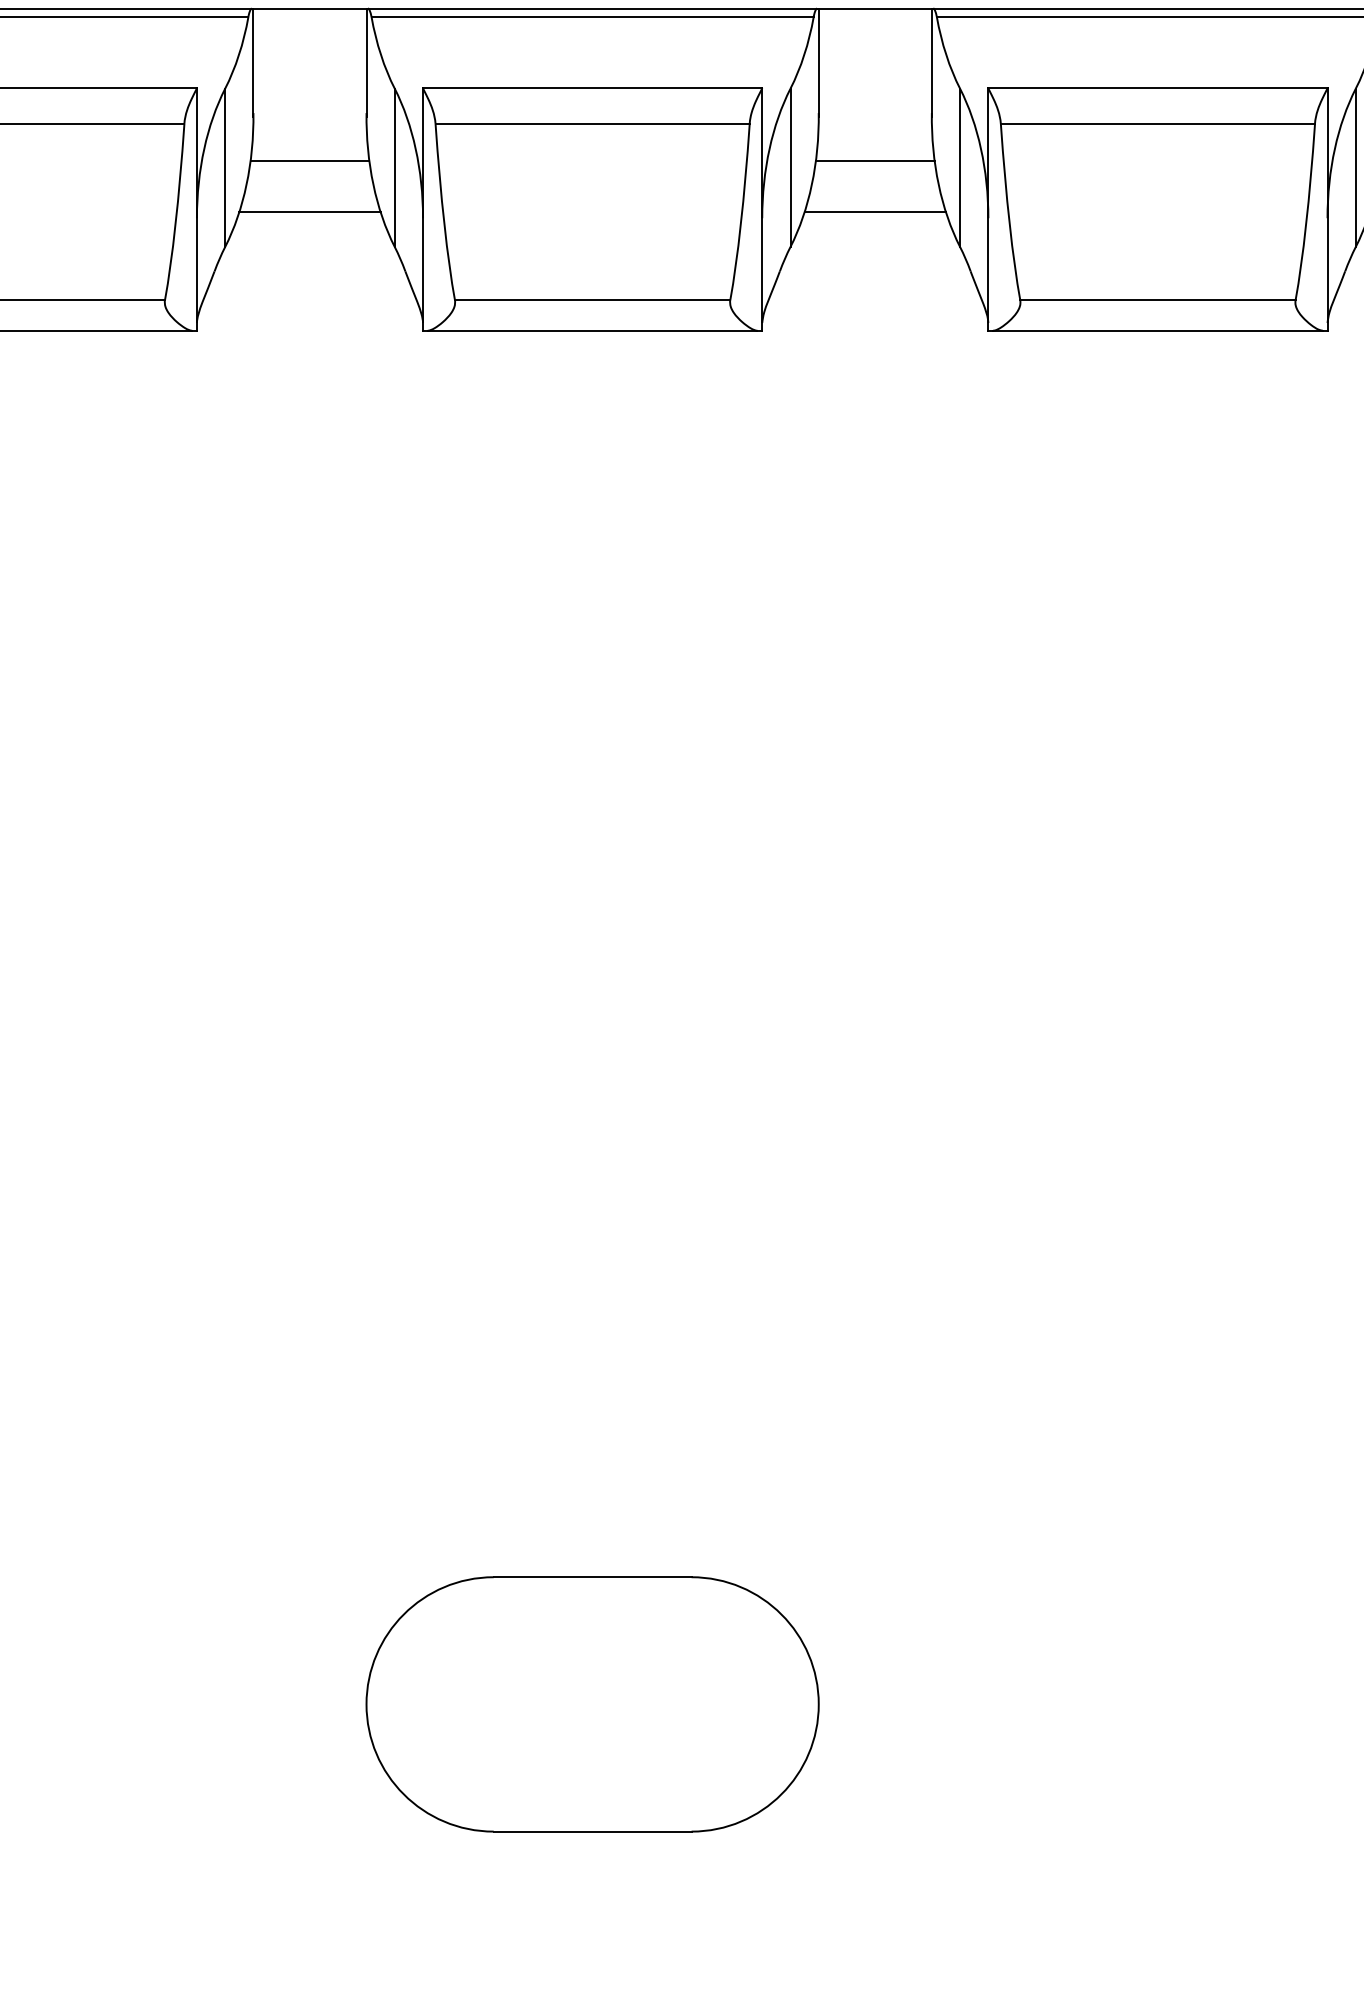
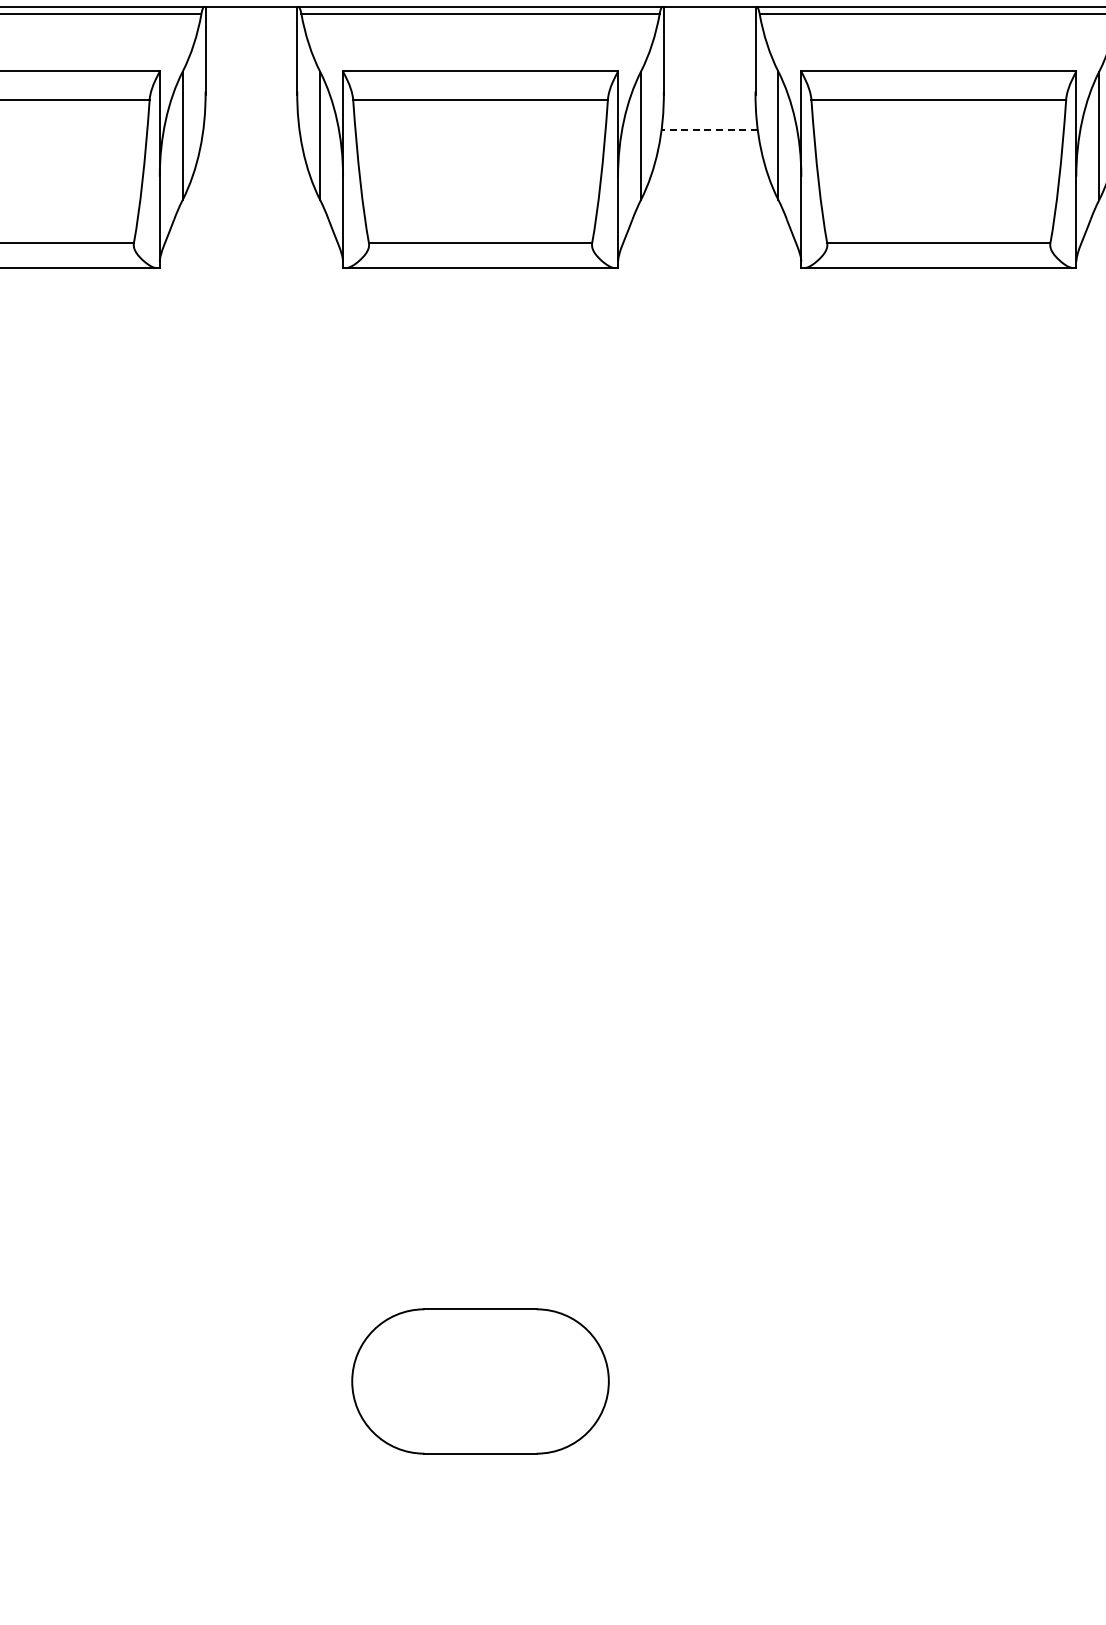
line: (310, 161) -> (251, 130), removed
line: (875, 161) -> (709, 130), solid -> dashed
line: (310, 211) -> (251, 171), removed
line: (875, 211) -> (709, 171), removed
part: (592, 1704) -> (480, 1381), size x0.7

